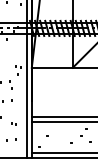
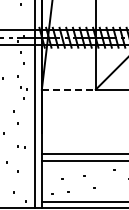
line: (52, 67) -> (68, 89), solid -> dashed
part: (14, 98) -> (18, 129), size x1.4

